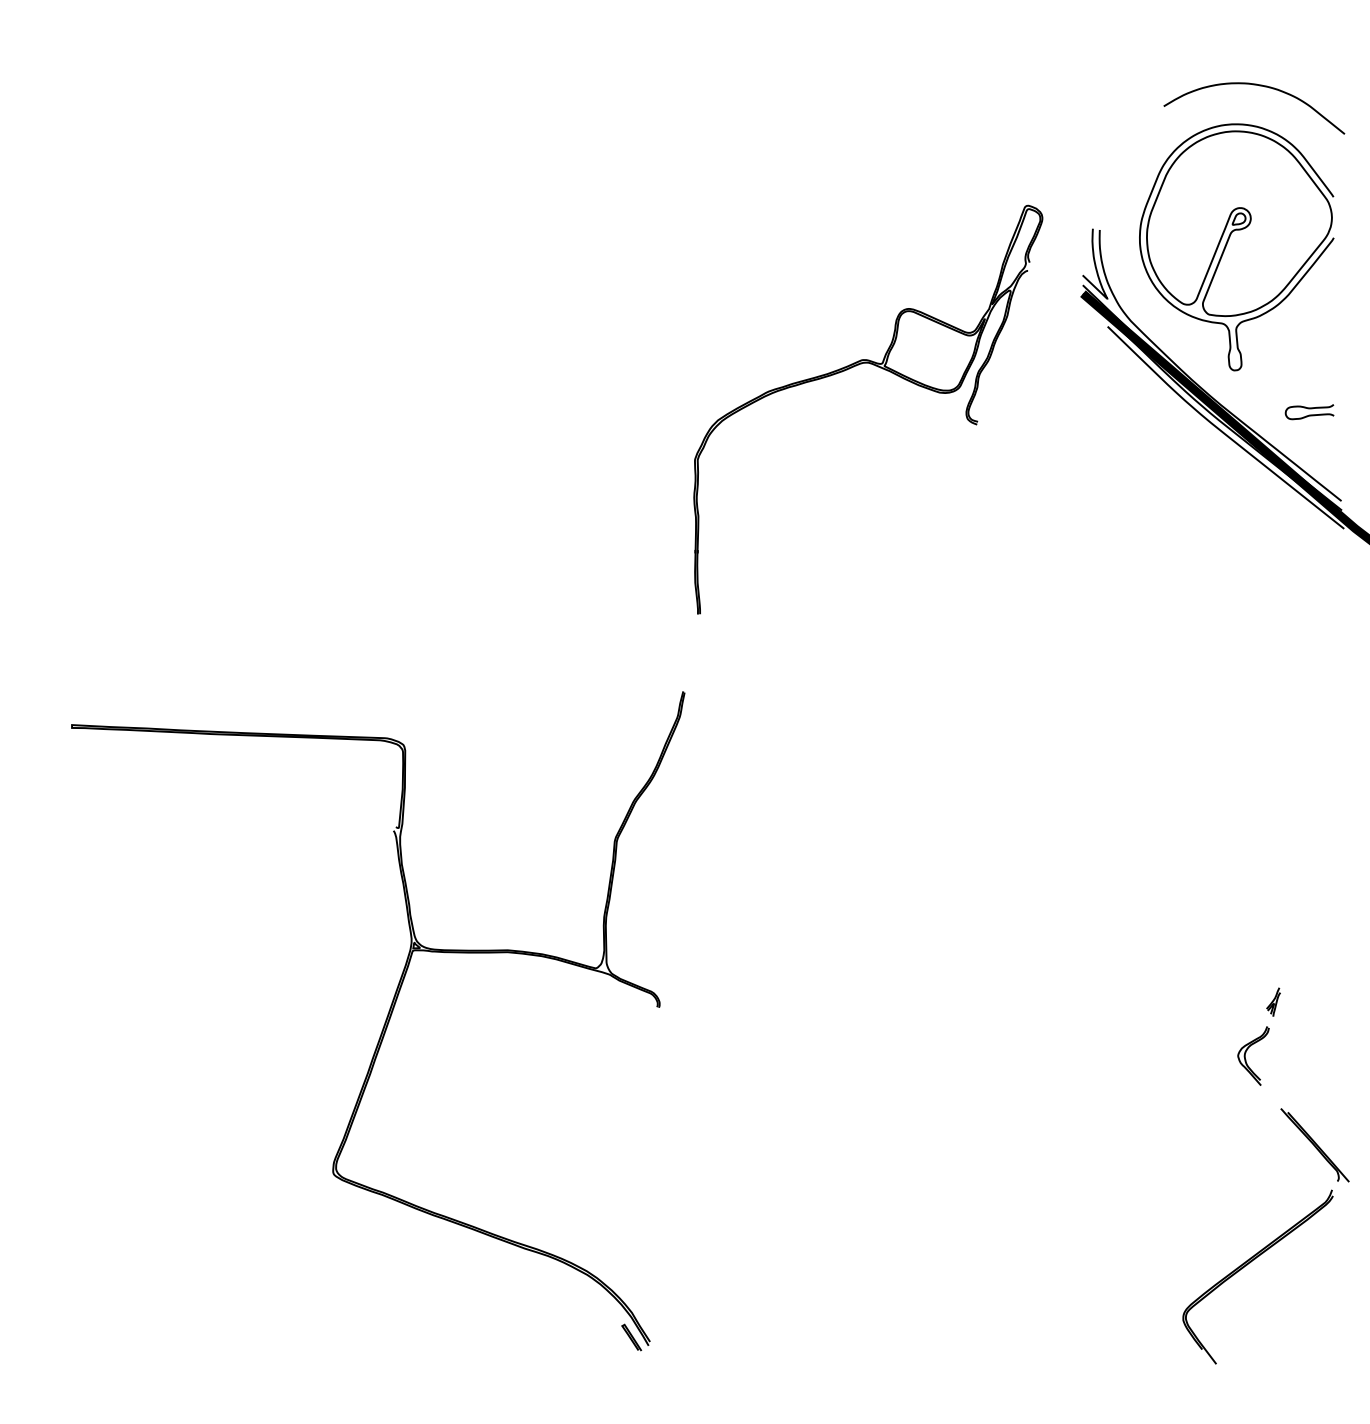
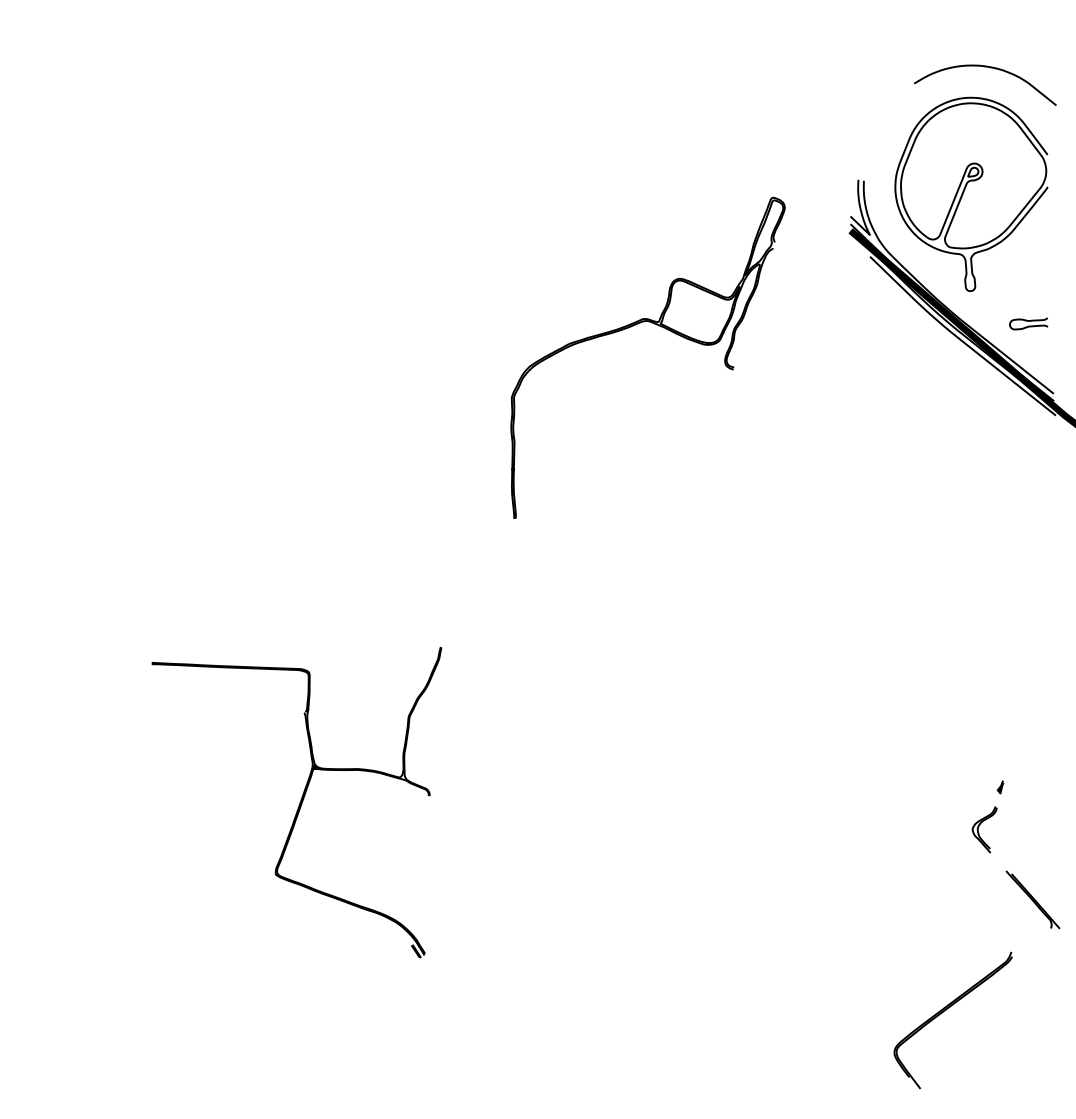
part: (885, 370) -> (661, 327), moved
part: (1273, 1002) -> (1000, 787), size x0.6
part: (377, 1021) -> (296, 802), size x0.6
part: (1249, 1264) -> (946, 1010), moved

